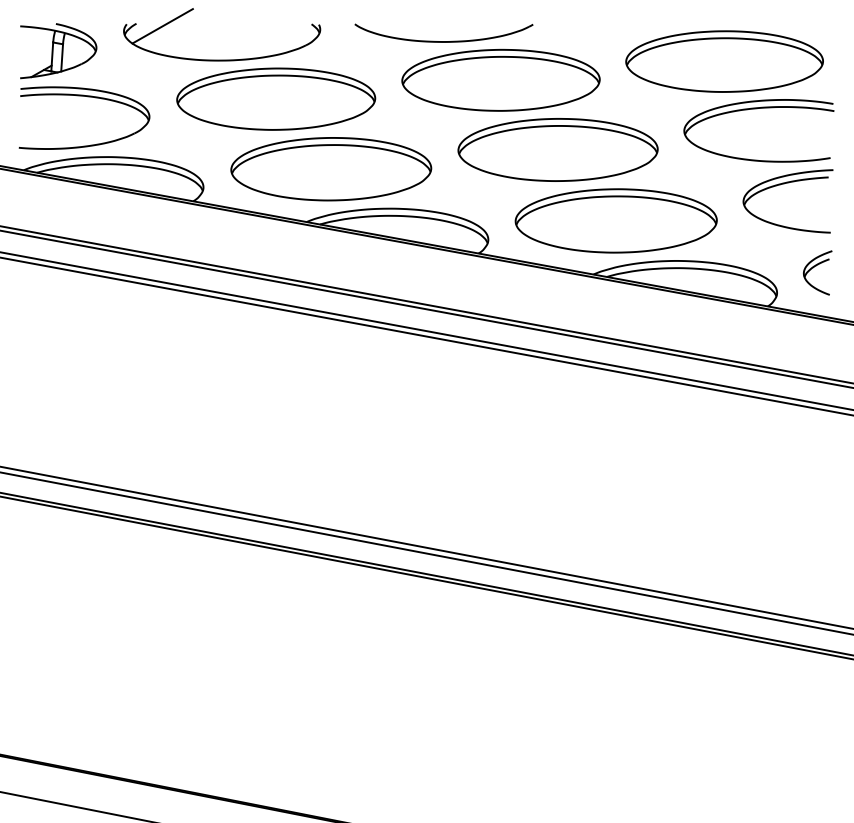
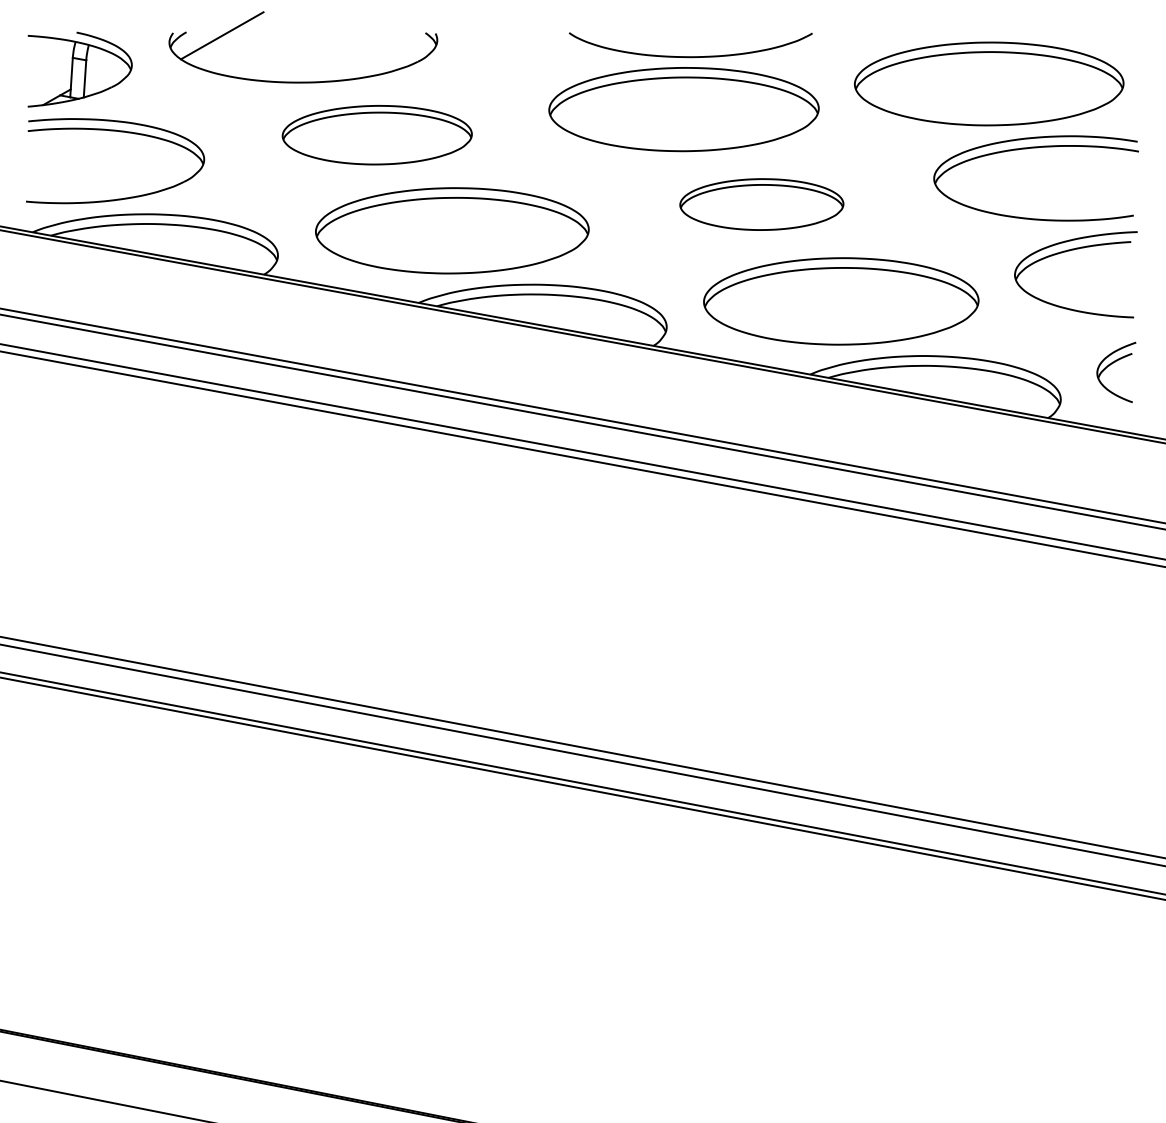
part: (443, 41) -> (690, 56), moved
part: (276, 98) -> (377, 134), size x0.7
part: (557, 149) -> (761, 203), size x0.6

